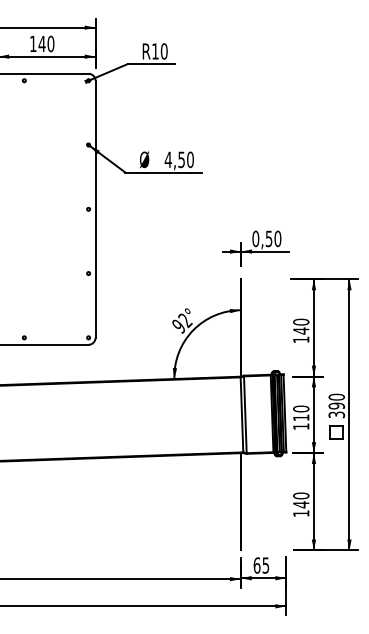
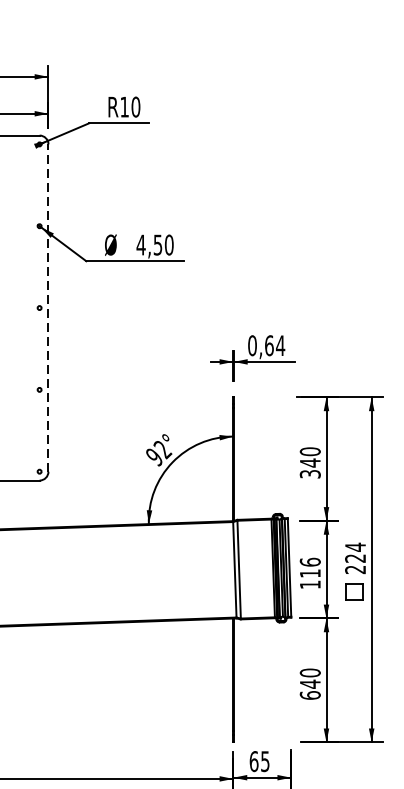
line: (95, 209) -> (48, 308), solid -> dashed
text: (273, 238) -> (274, 345), 0,50 -> 0,64
text: (301, 339) -> (310, 473), 140 -> 340
text: (336, 405) -> (355, 557), 390 -> 224
text: (301, 408) -> (310, 561), 110 -> 116
text: (301, 513) -> (310, 695), 140 -> 640

